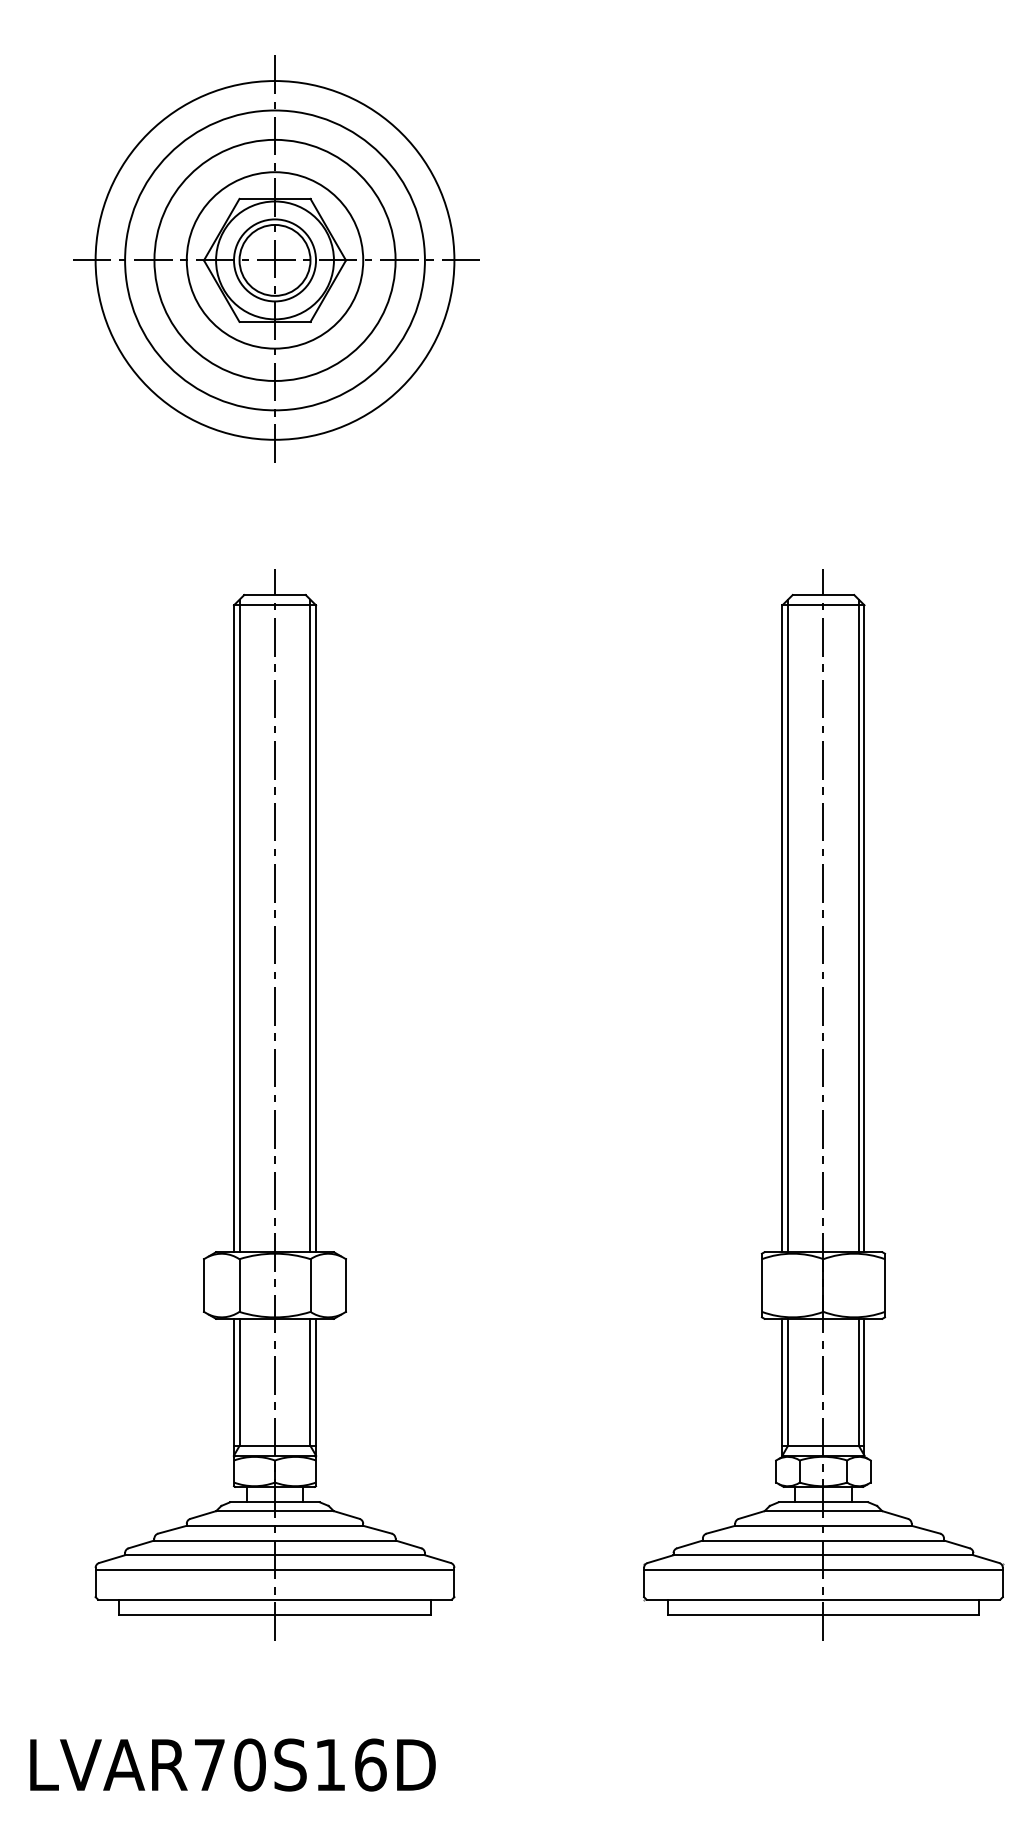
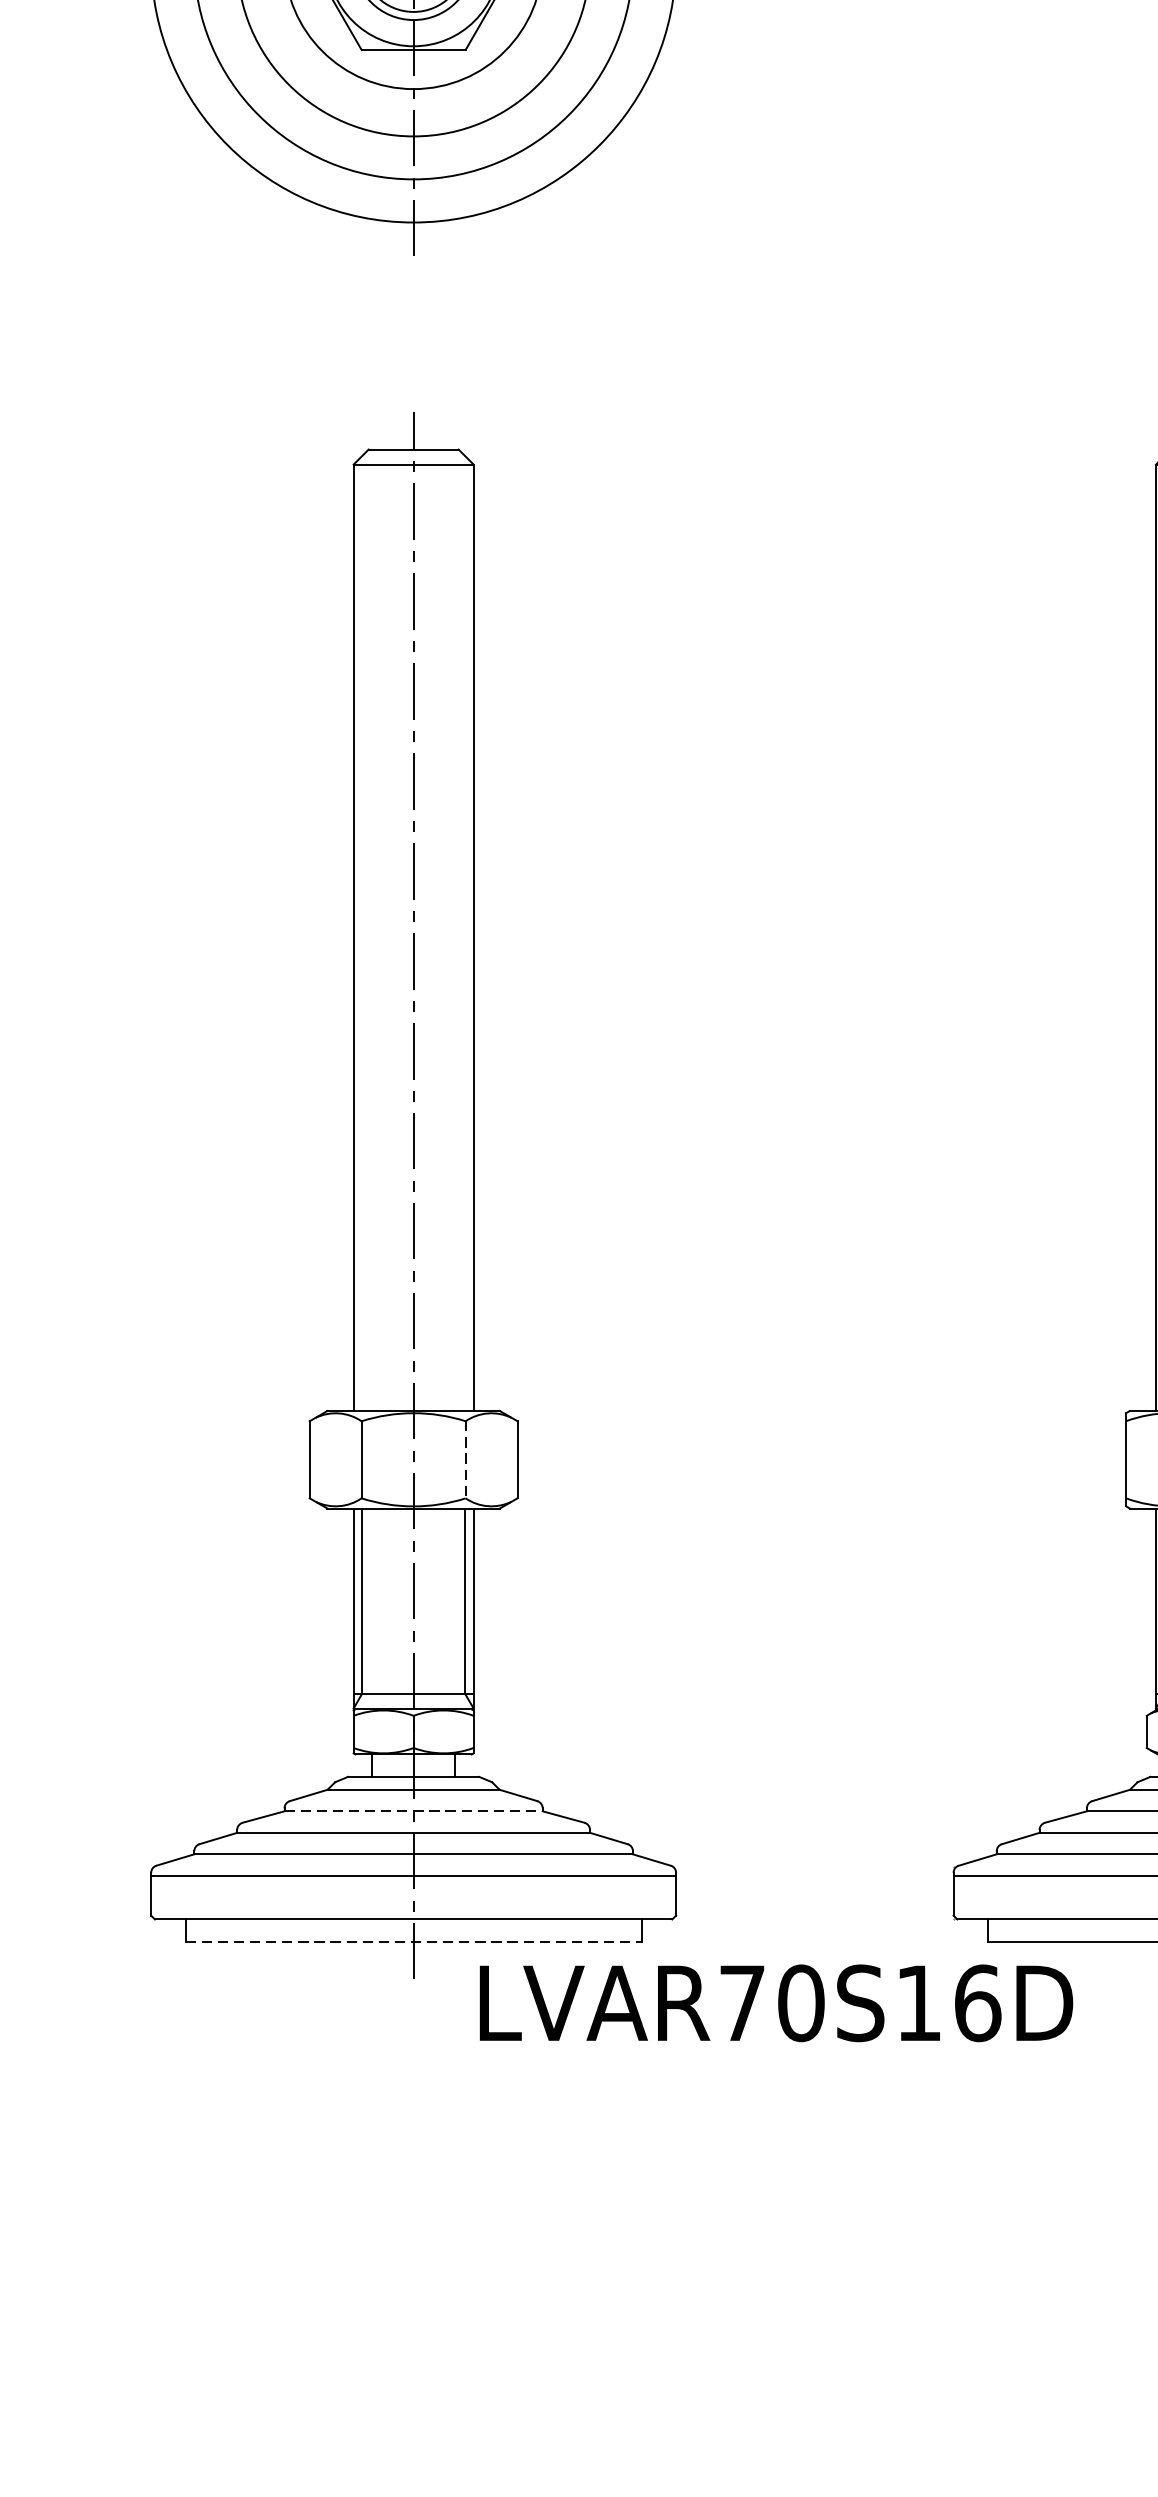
line: (239, 925) -> (361, 933), removed
line: (310, 925) -> (465, 933), removed
line: (310, 1286) -> (465, 1461), solid -> dashed
line: (275, 1525) -> (414, 1810), solid -> dashed
line: (275, 1615) -> (414, 1942), solid -> dashed
text: (232, 1764) -> (775, 2002), moved

